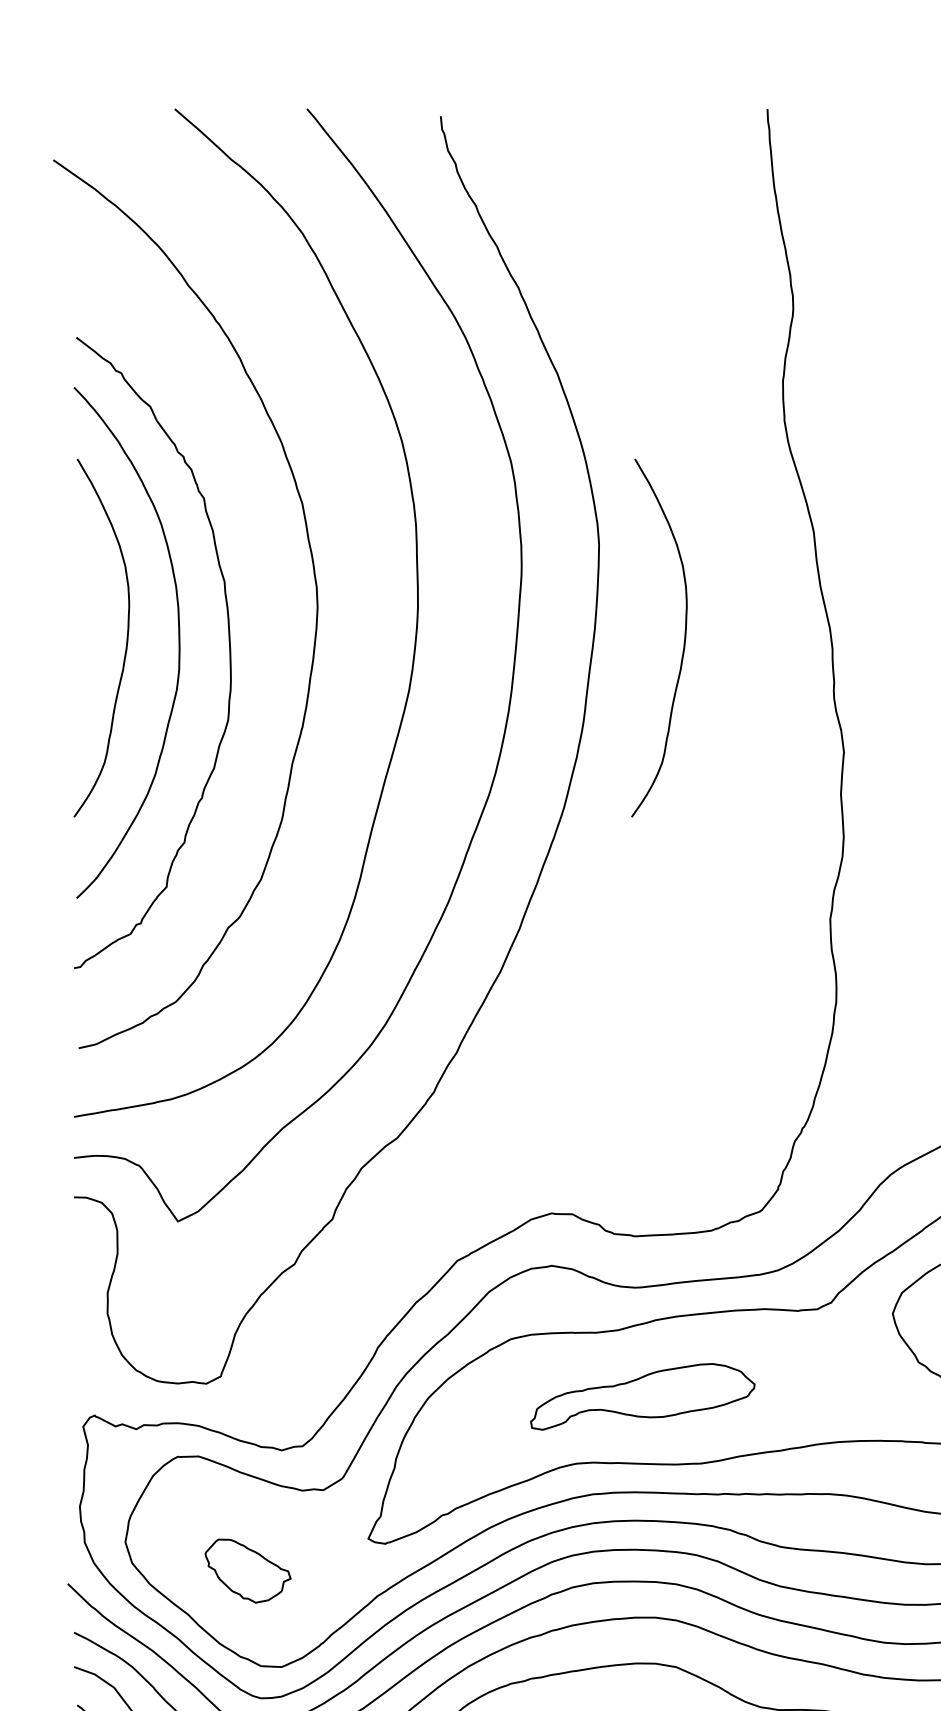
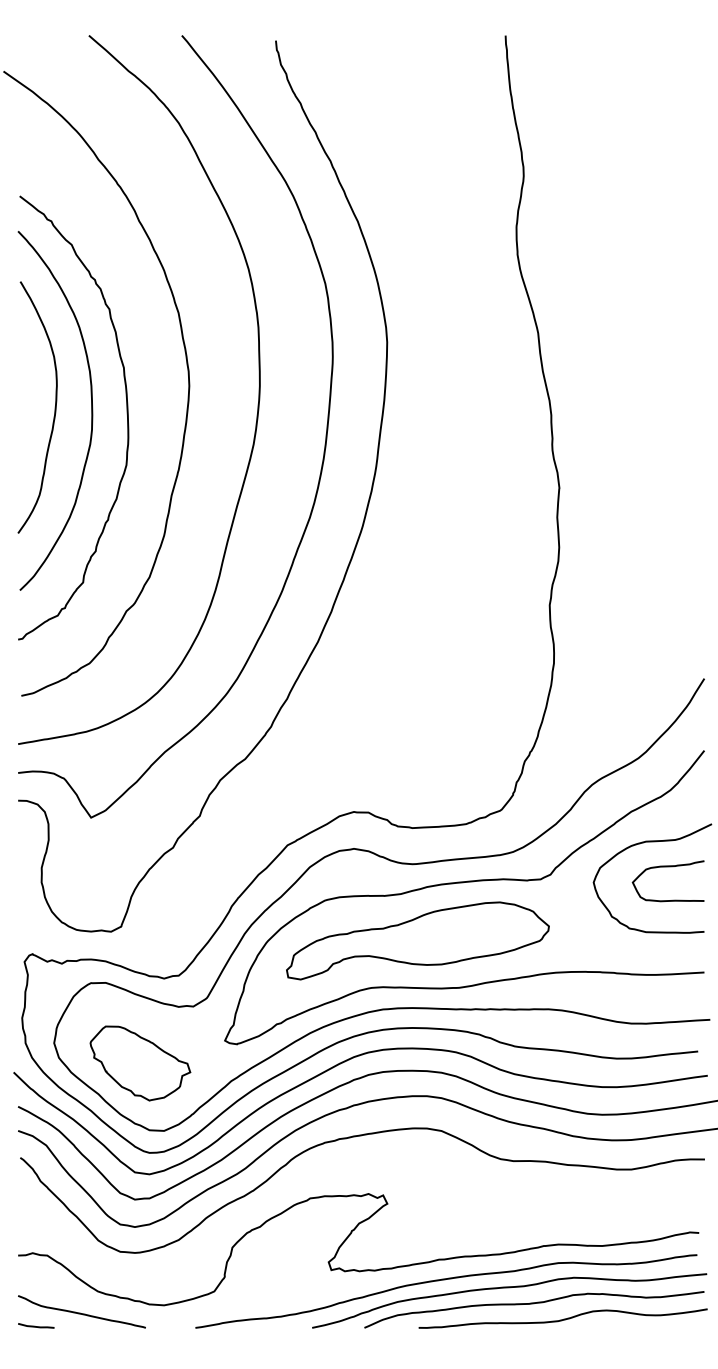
curve: (683, 638) -> (446, 407), removed
part: (642, 1396) -> (417, 940), size x1.67
part: (248, 1571) -> (140, 1063), size x1.67

